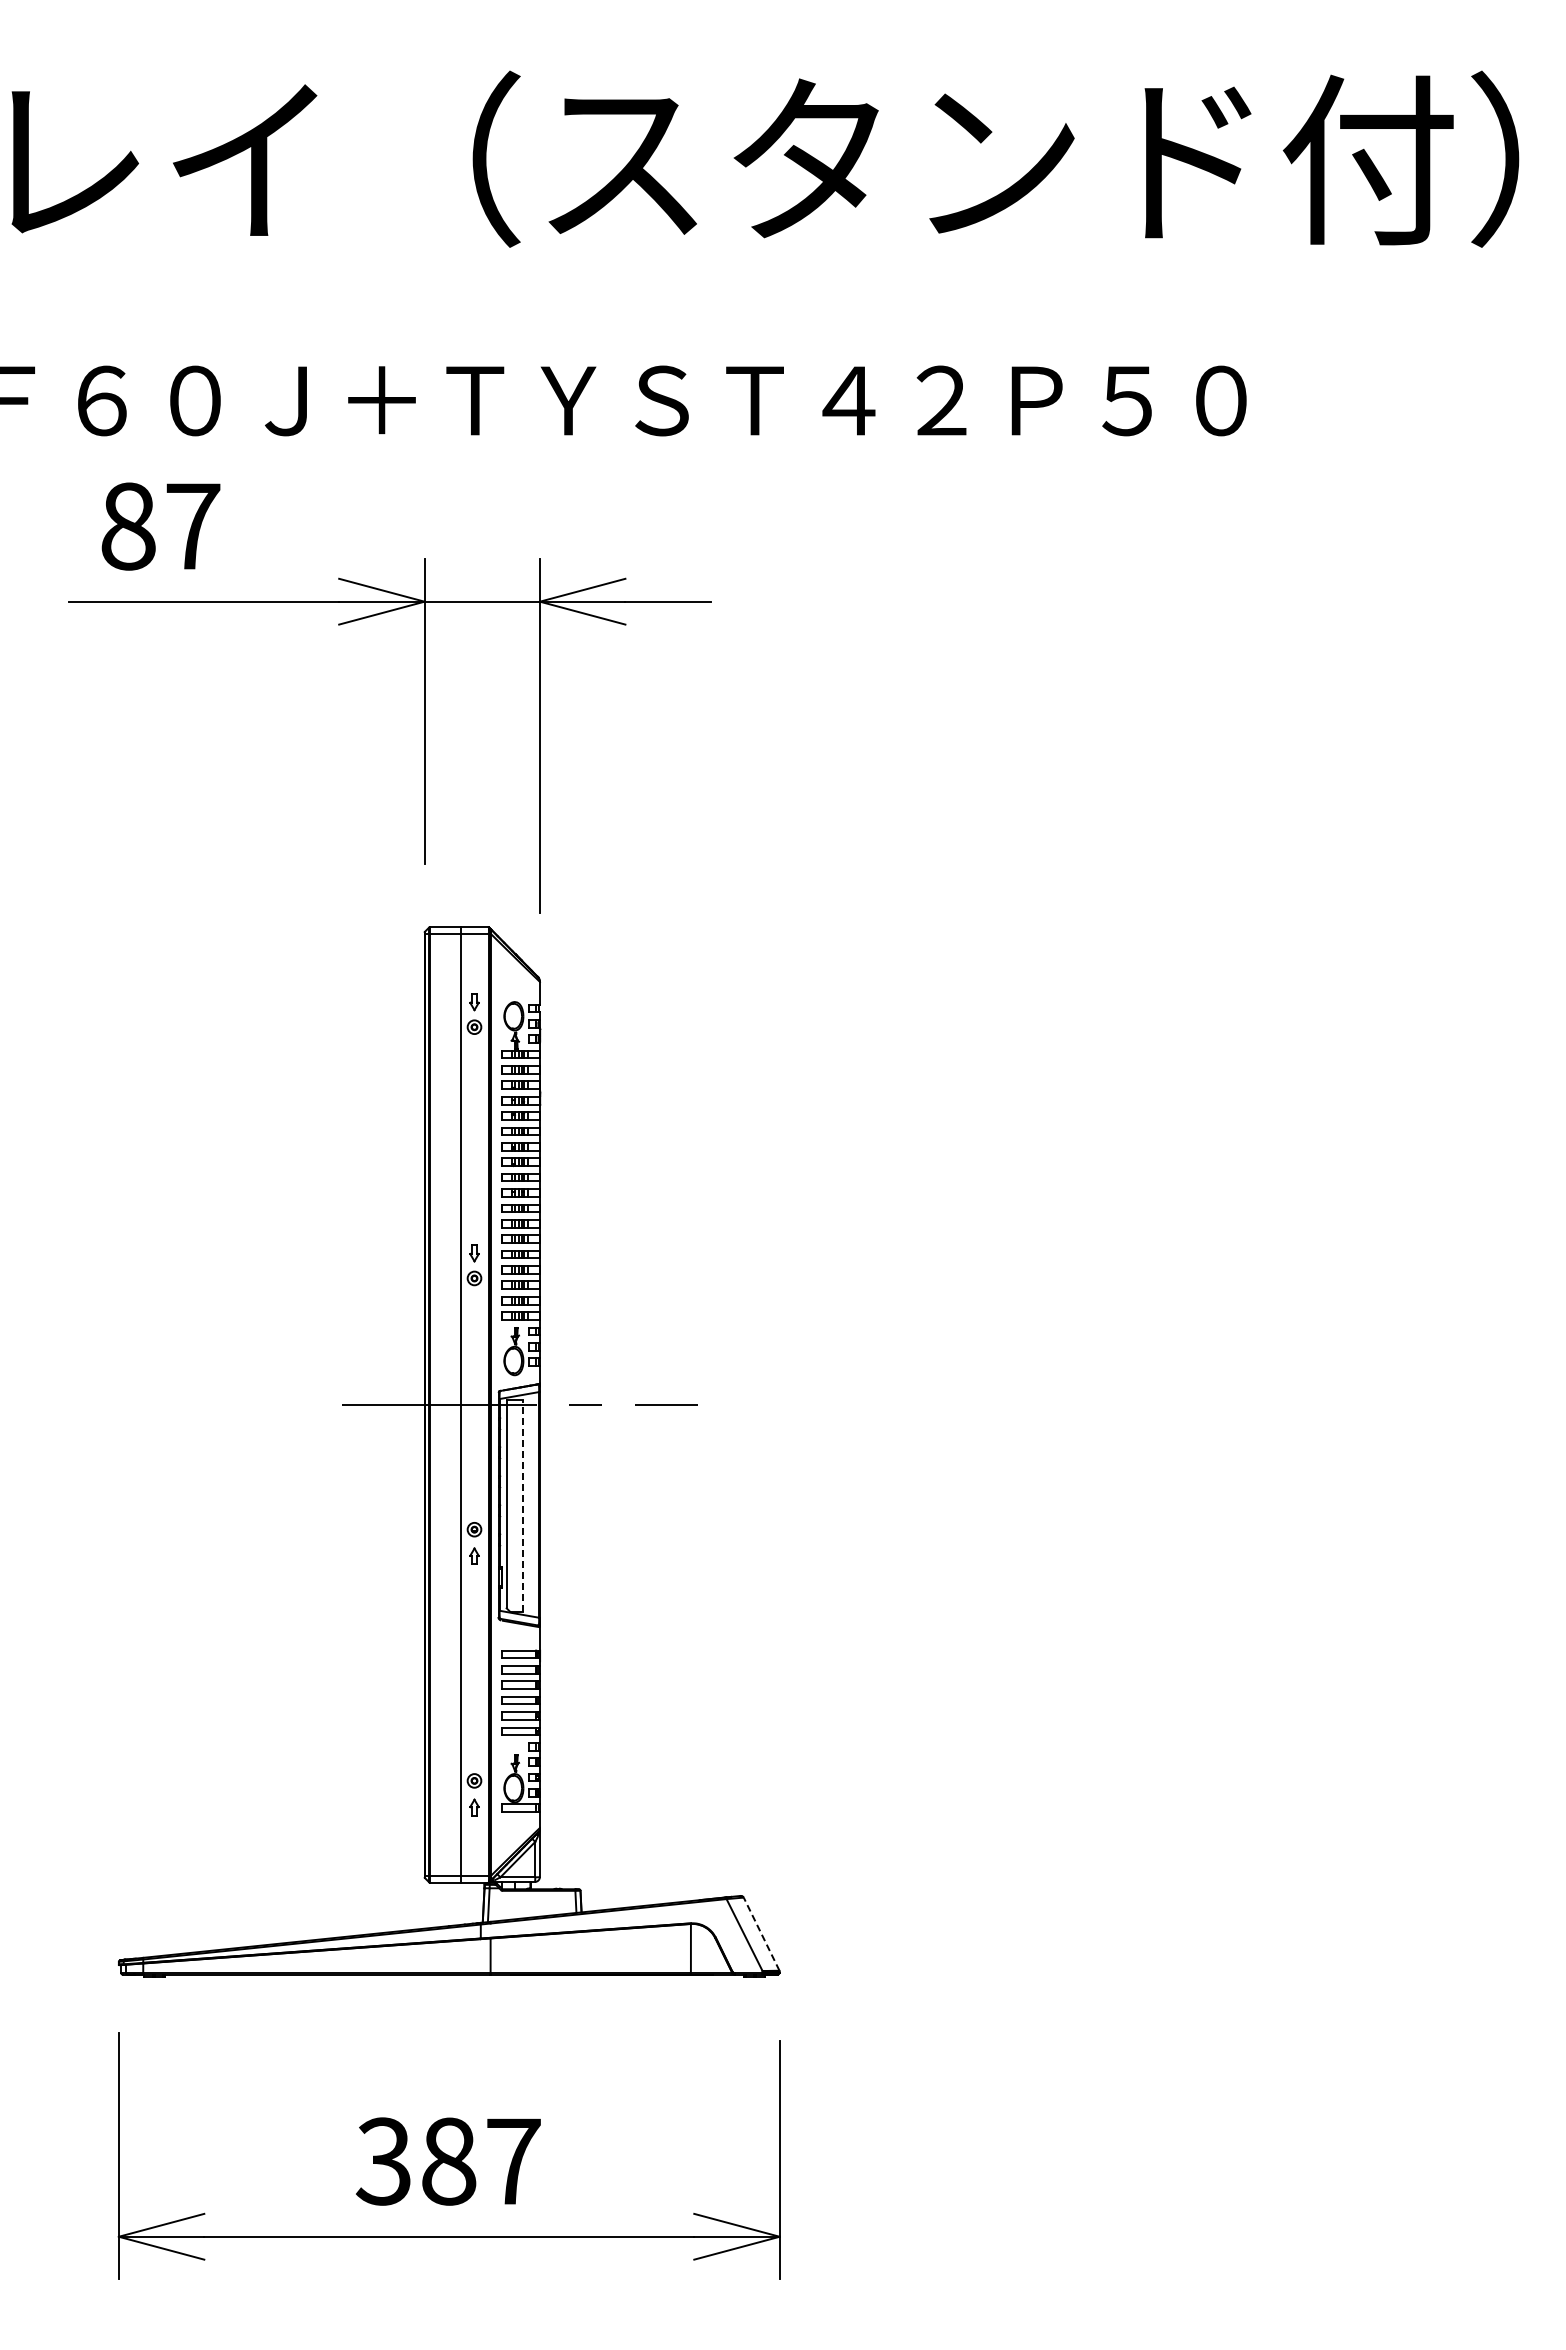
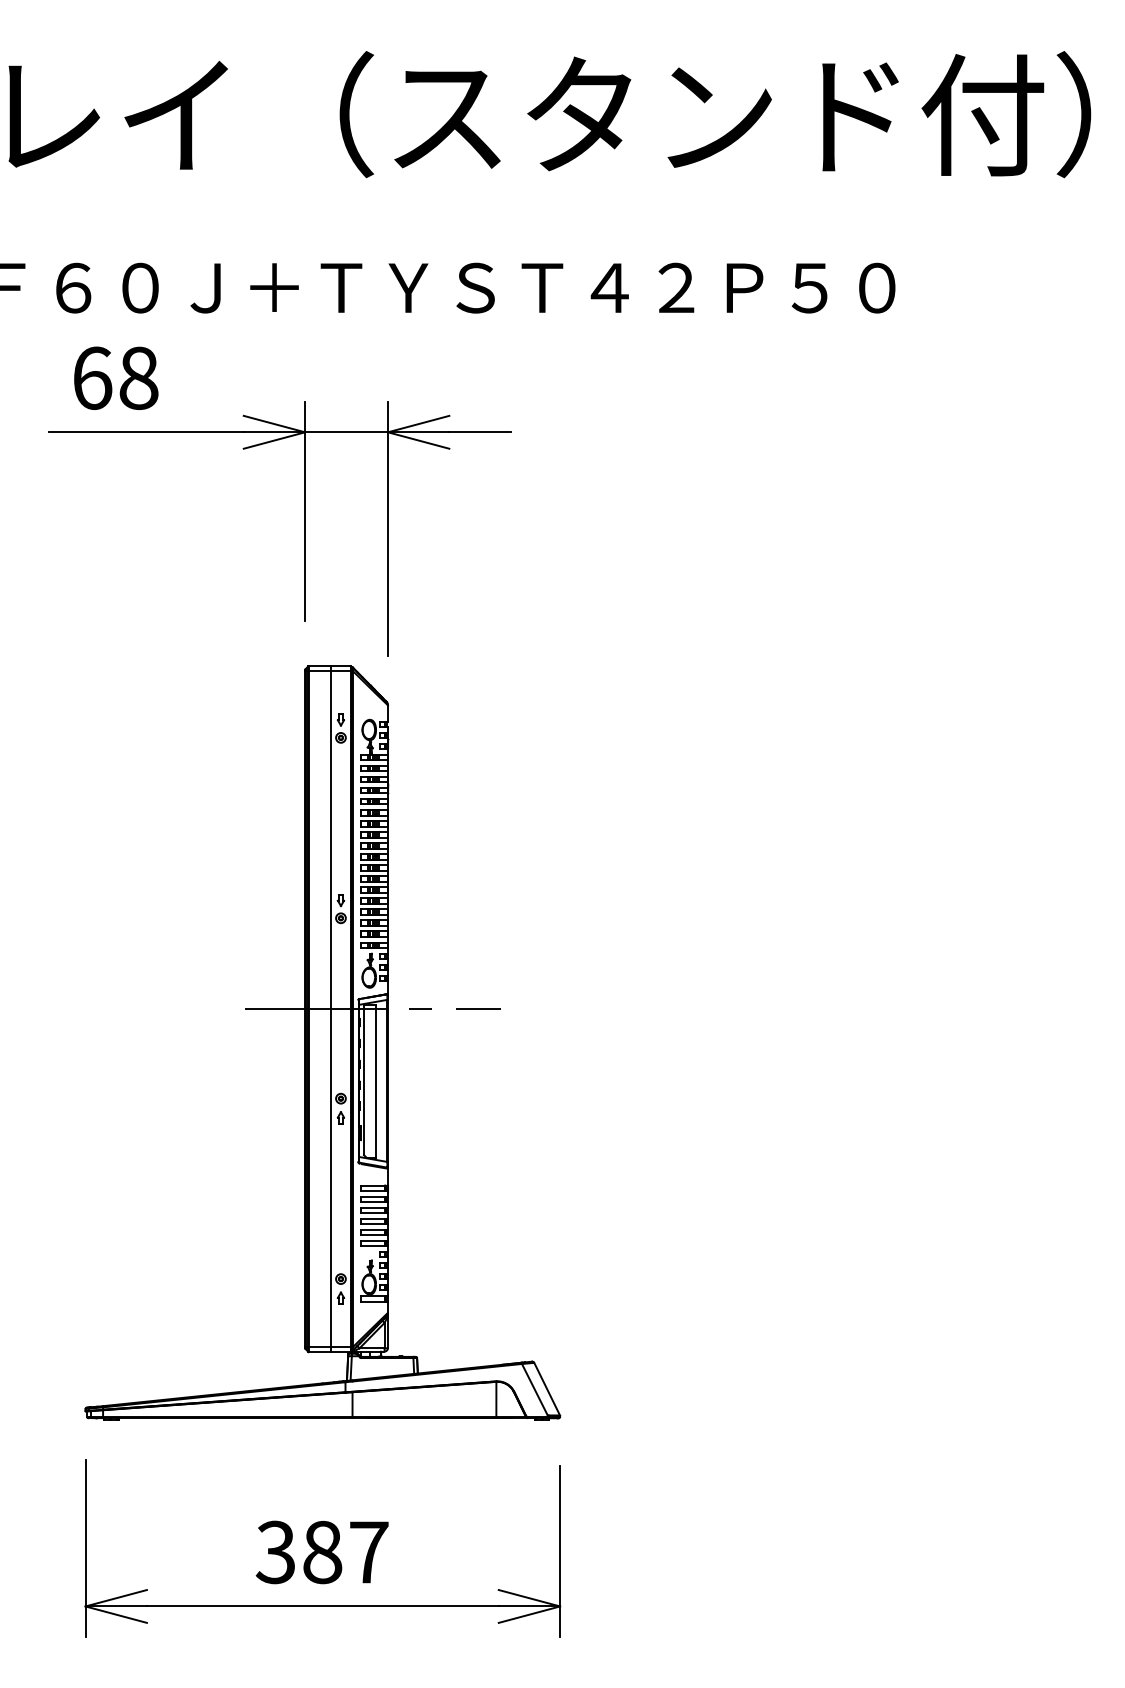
text: (160, 526) -> (115, 378), 87 -> 68
line: (523, 1505) -> (376, 1081), dashed -> solid
line: (761, 1934) -> (547, 1389), dashed -> solid

